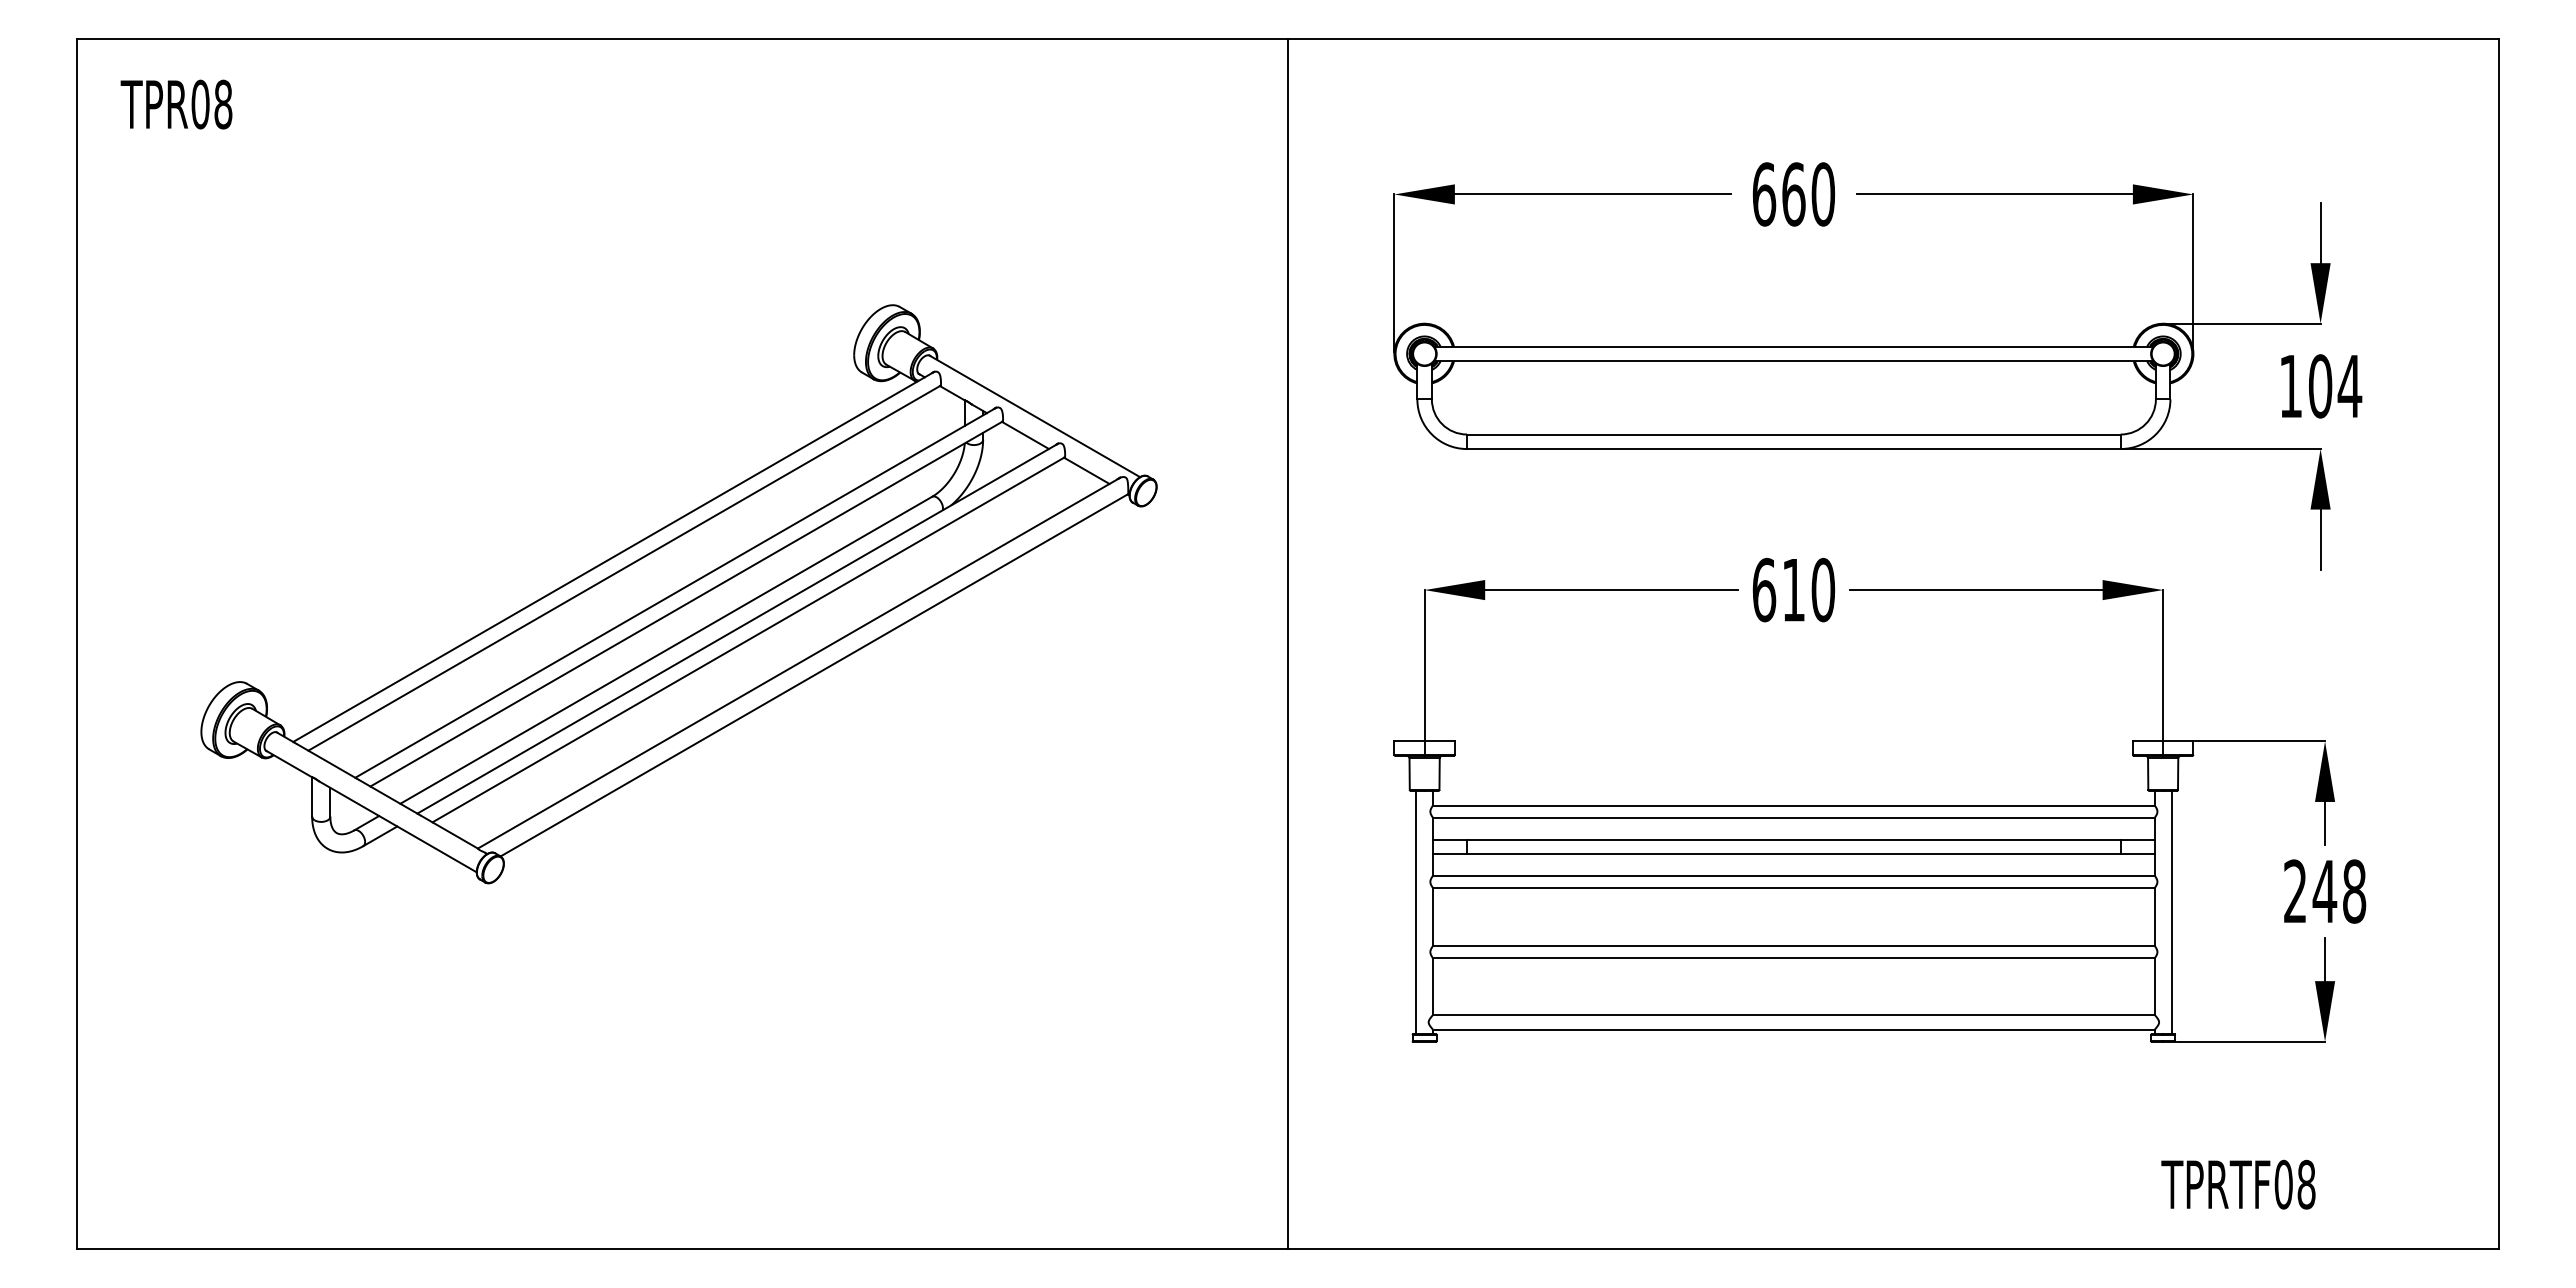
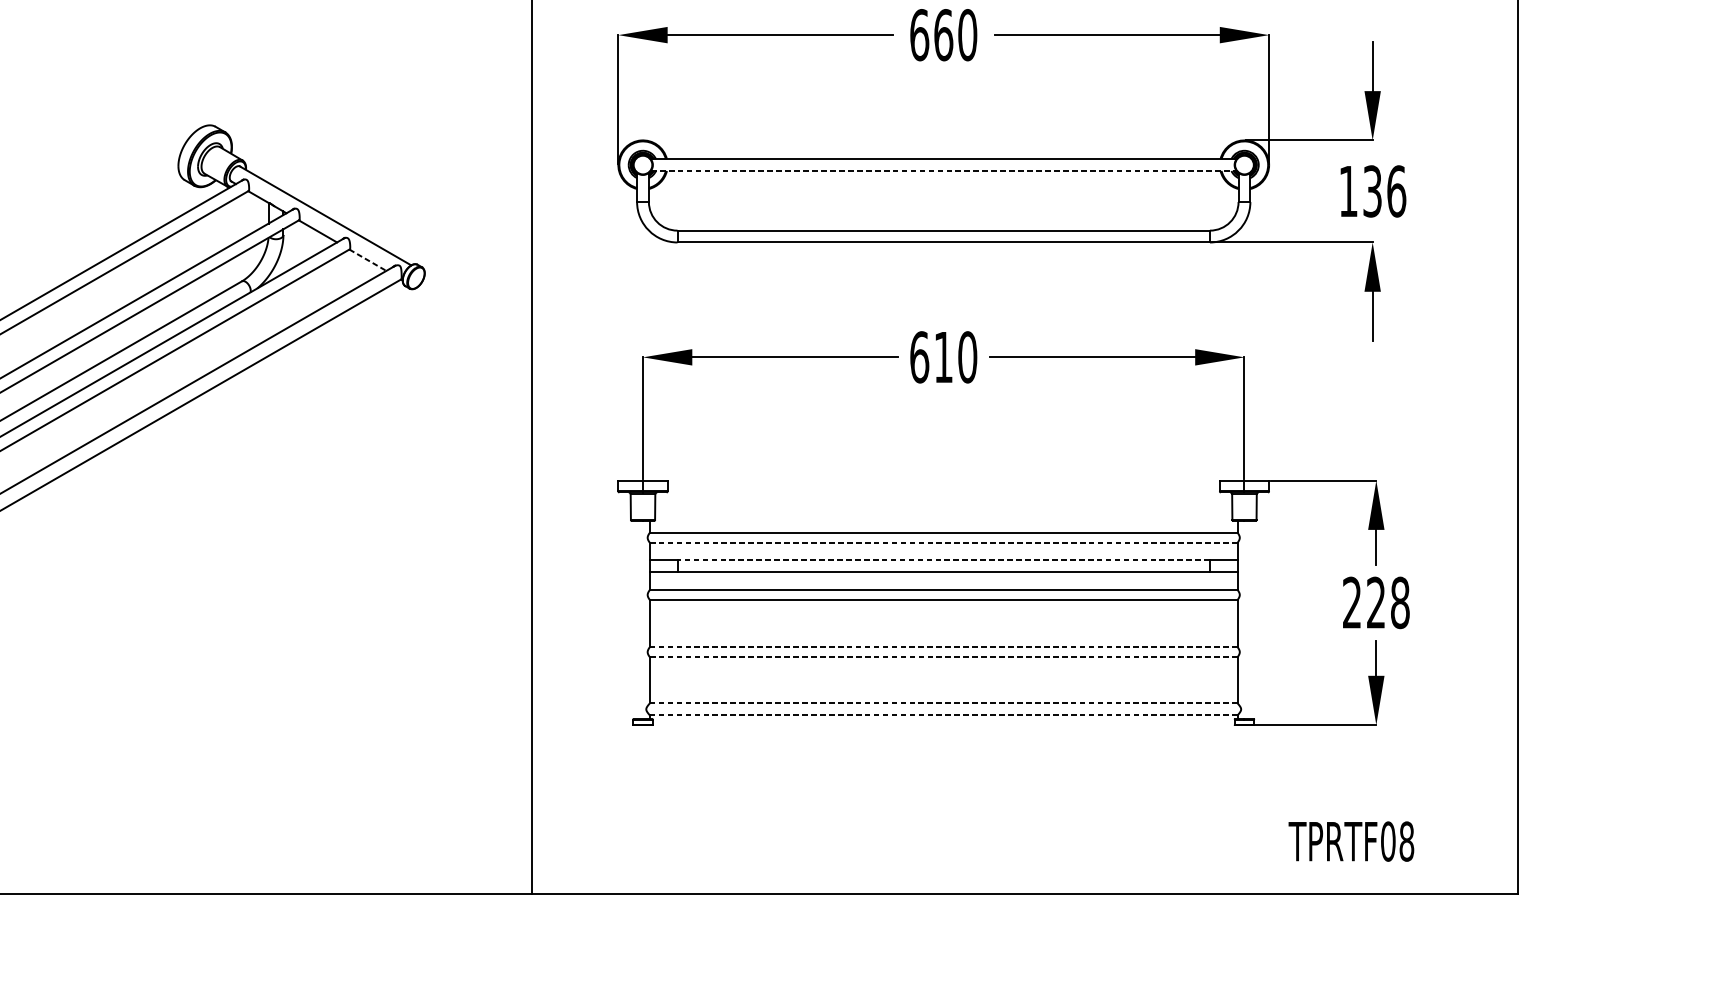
line: (1793, 361) -> (943, 171), solid -> dashed
text: (2335, 386) -> (1384, 191), 104 -> 136
line: (1087, 471) -> (368, 260), solid -> dashed
line: (1793, 817) -> (943, 542), solid -> dashed
line: (1793, 839) -> (943, 560), solid -> dashed
text: (2324, 890) -> (1375, 602), 248 -> 228
line: (1416, 912) -> (636, 619), removed
line: (2171, 912) -> (1251, 619), removed
line: (1793, 946) -> (943, 647), solid -> dashed
line: (1793, 958) -> (943, 657), solid -> dashed
line: (1793, 1015) -> (943, 703), solid -> dashed
line: (1793, 1029) -> (943, 715), solid -> dashed
text: (2238, 1184) -> (1351, 841), moved

